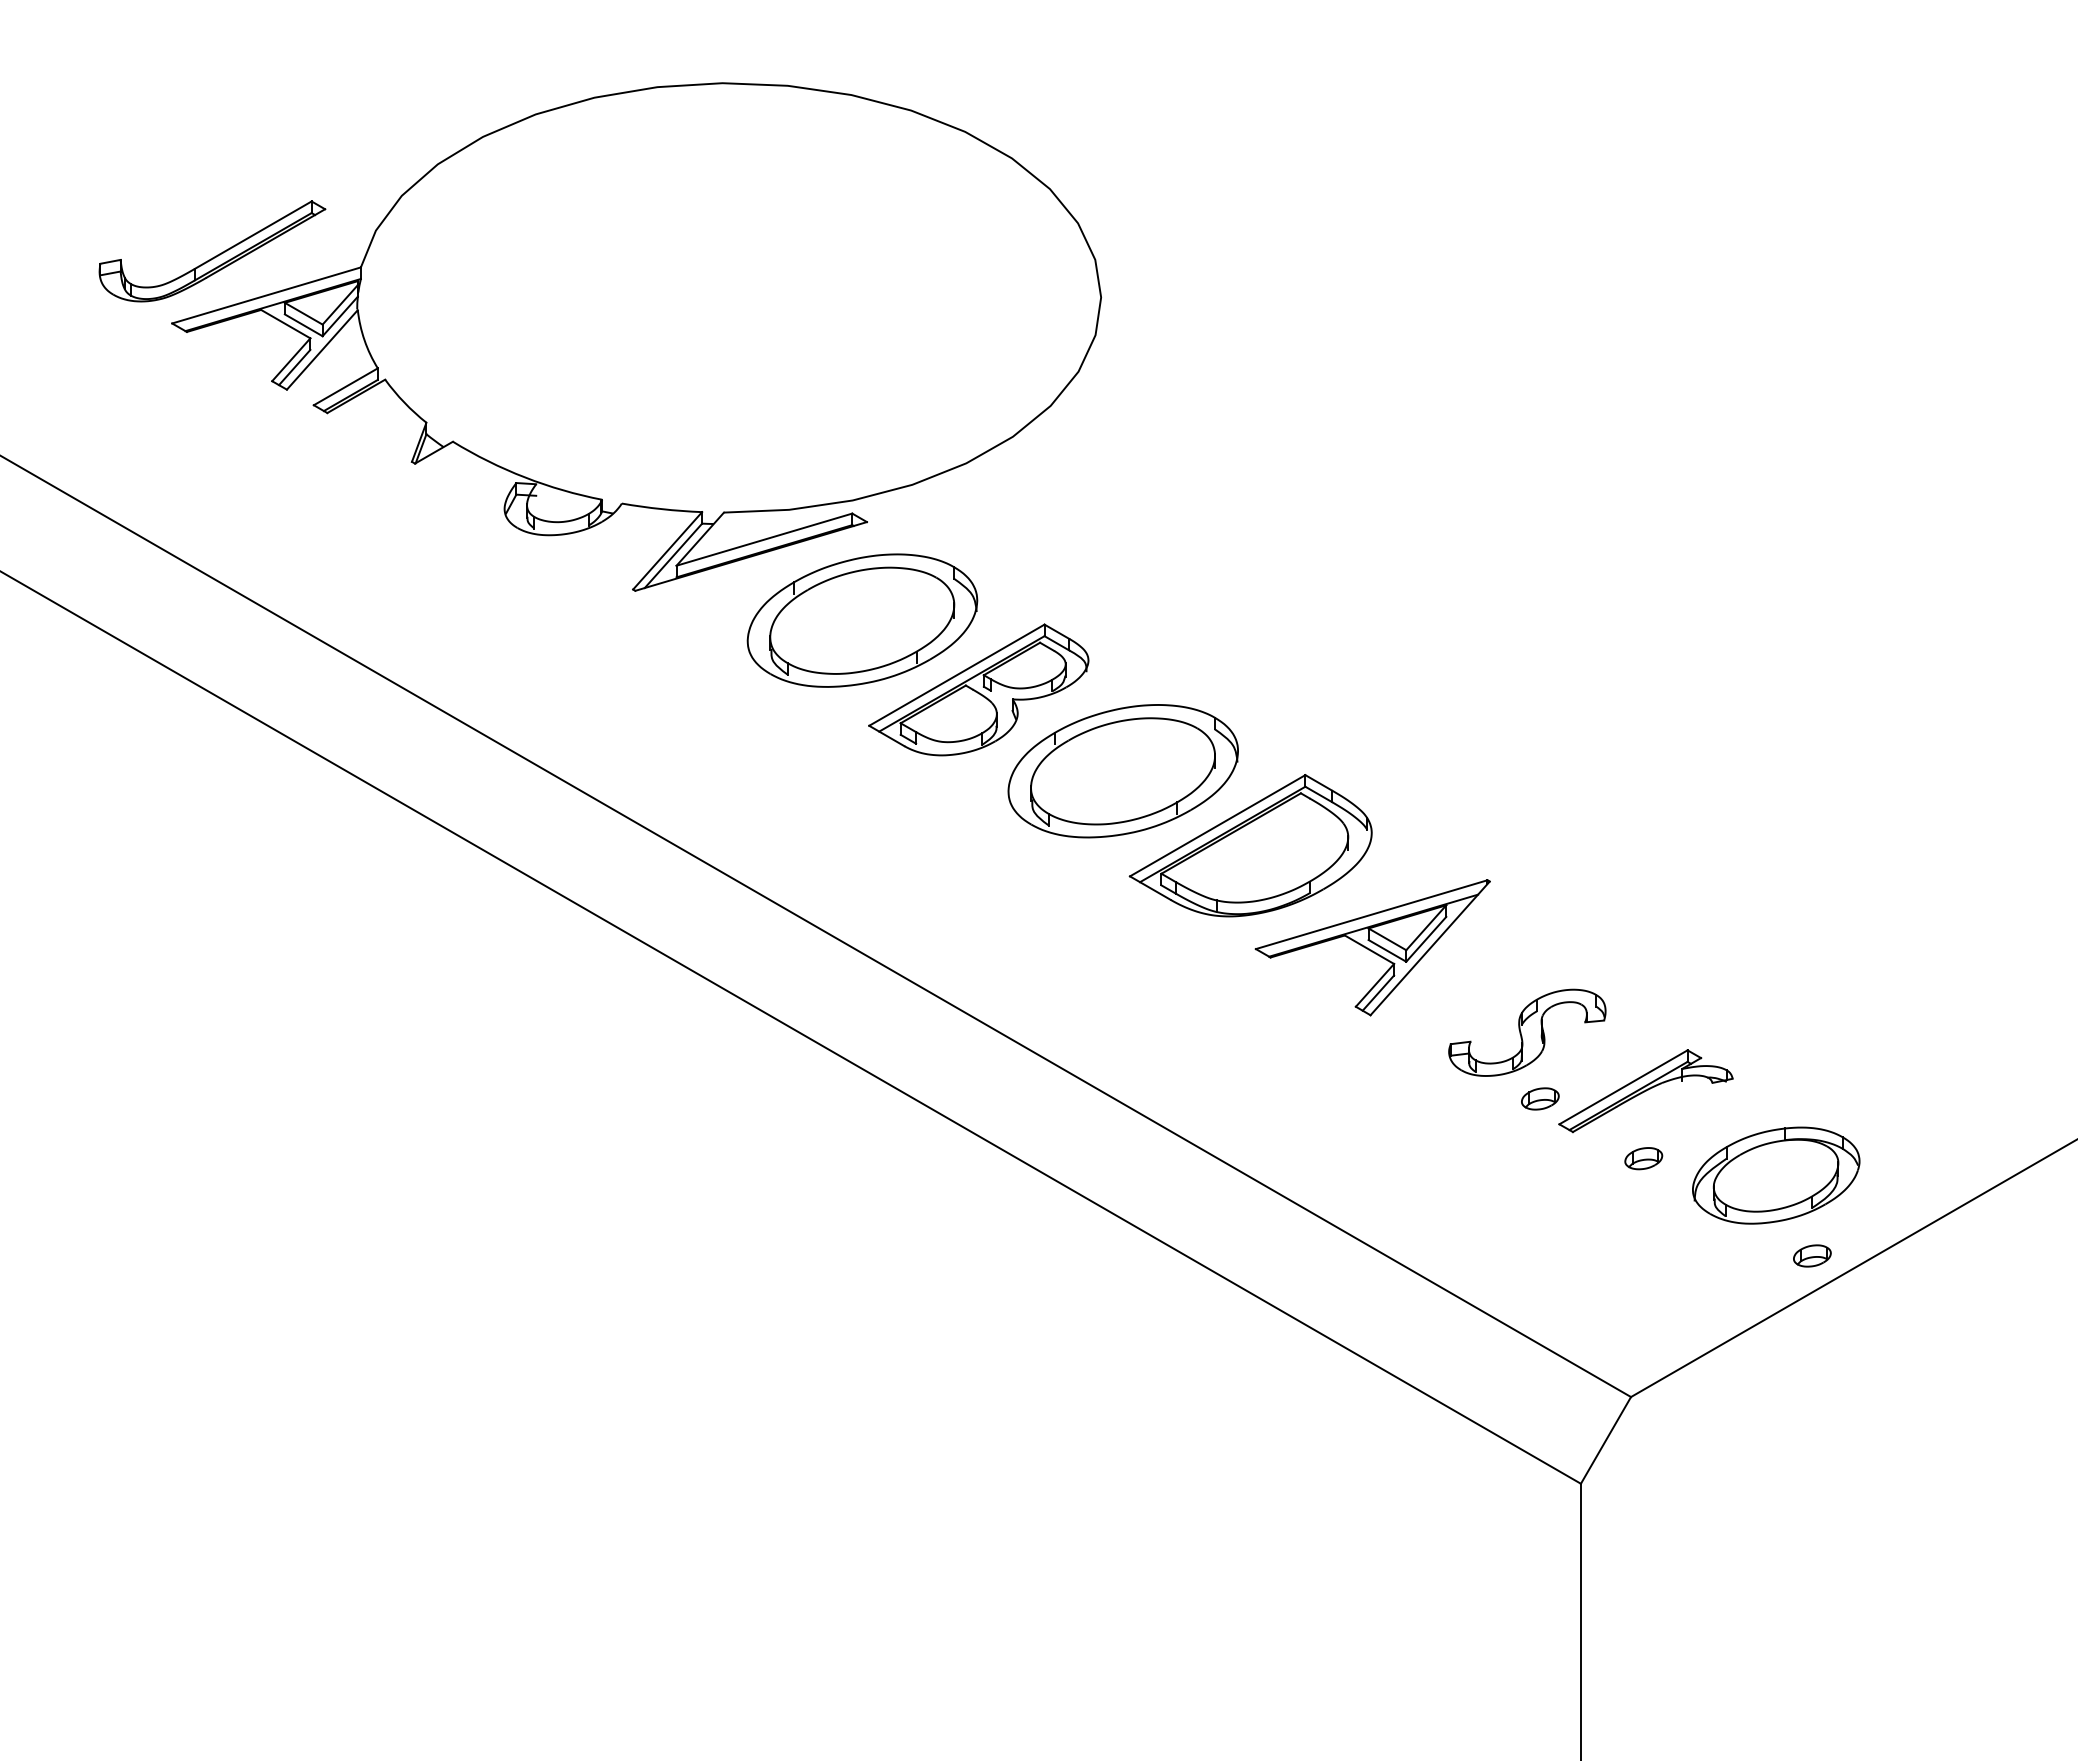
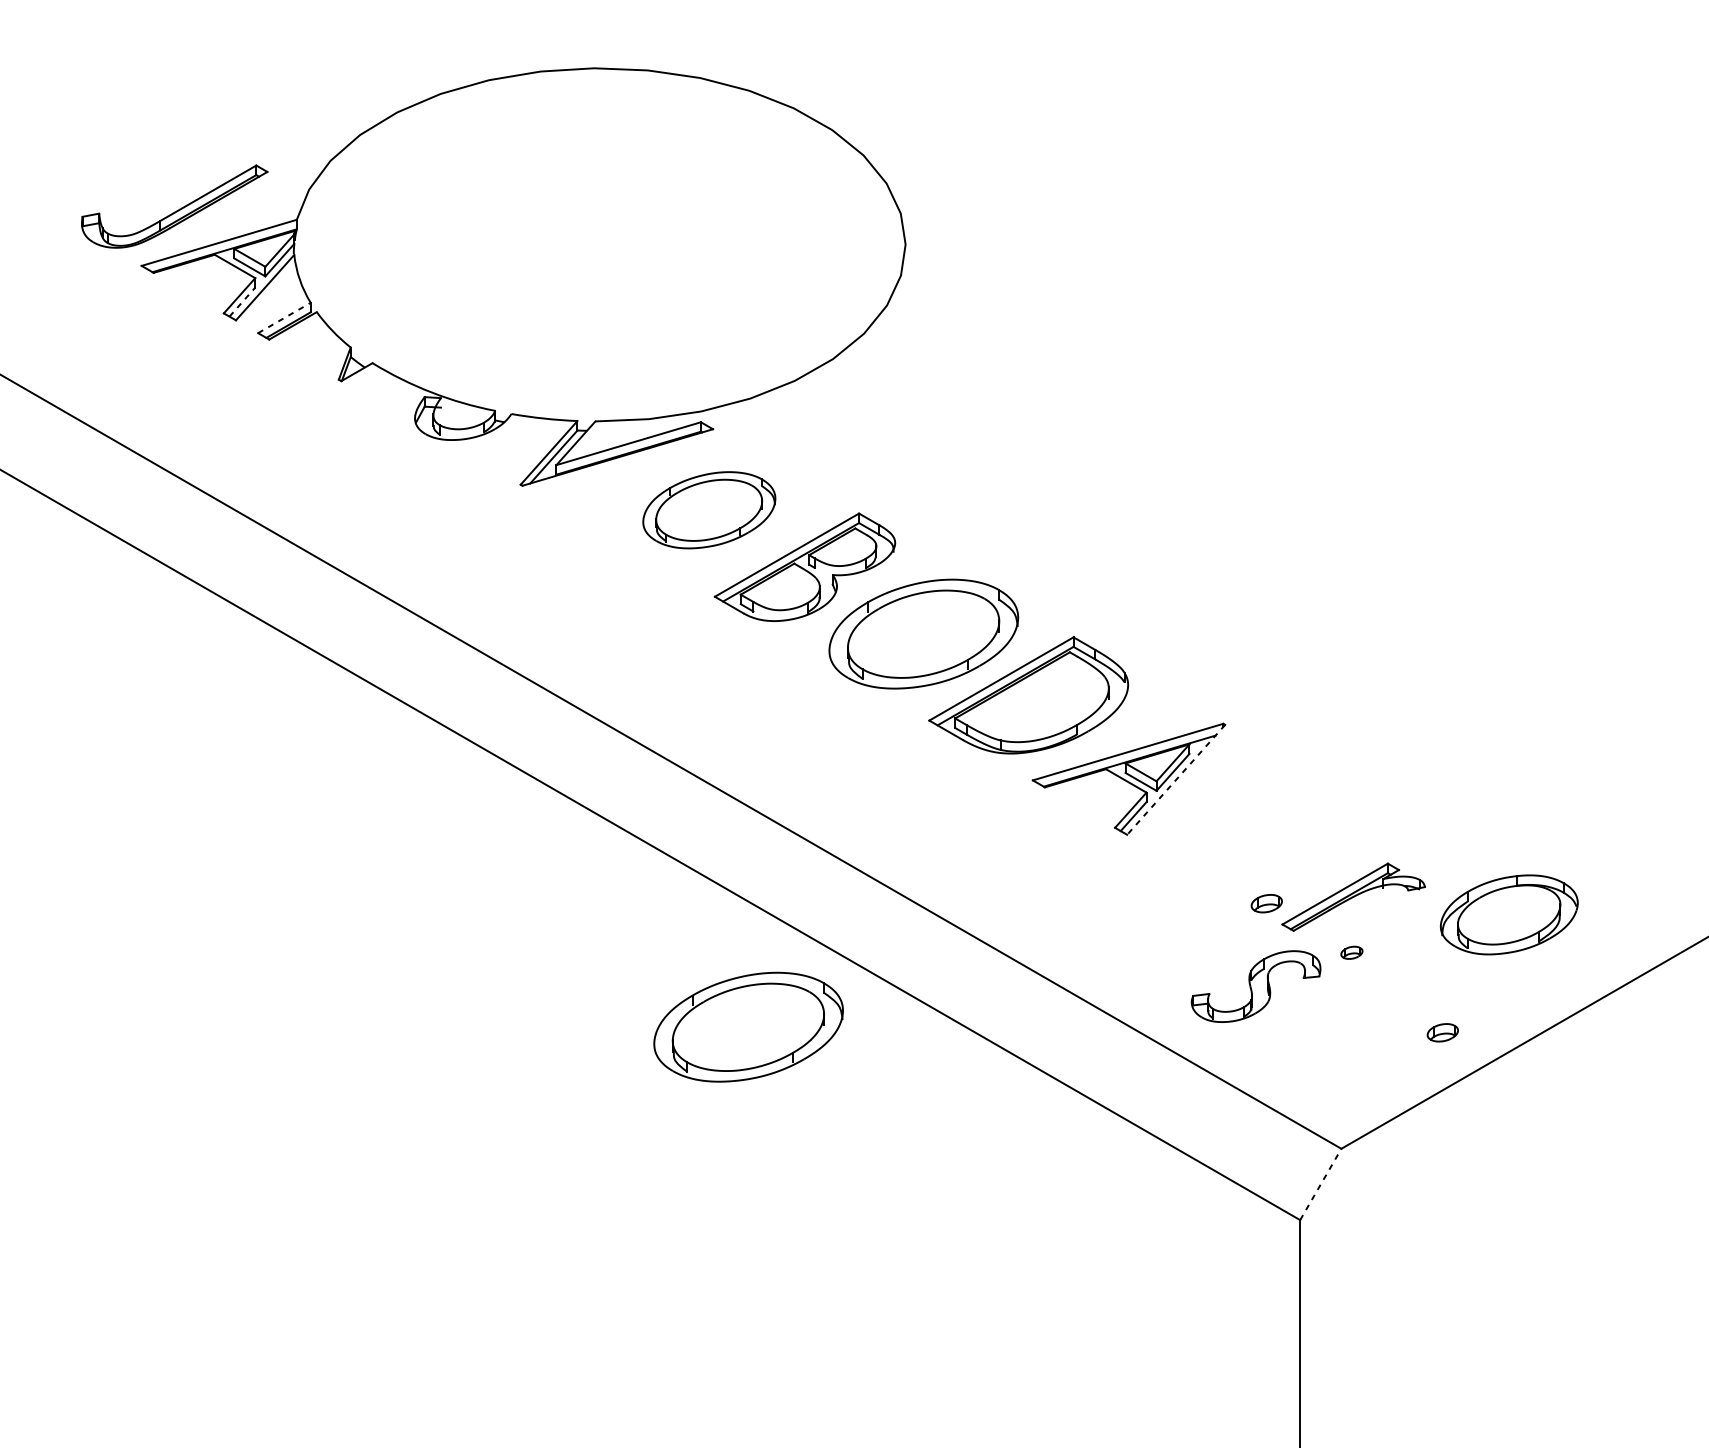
line: (294, 367) -> (242, 302), solid -> dashed
line: (345, 386) -> (284, 317), solid -> dashed
part: (862, 620) -> (709, 510), size x0.7
line: (1430, 948) -> (1176, 779), solid -> dashed
part: (1527, 1032) -> (1256, 986), moved
part: (1643, 1158) -> (1351, 952), size x0.7
part: (1776, 1175) -> (1509, 914), moved
part: (909, 1249) -> (747, 1027), added
part: (1812, 1255) -> (1442, 1032), moved
line: (1606, 1439) -> (1321, 1183), solid -> dashed

